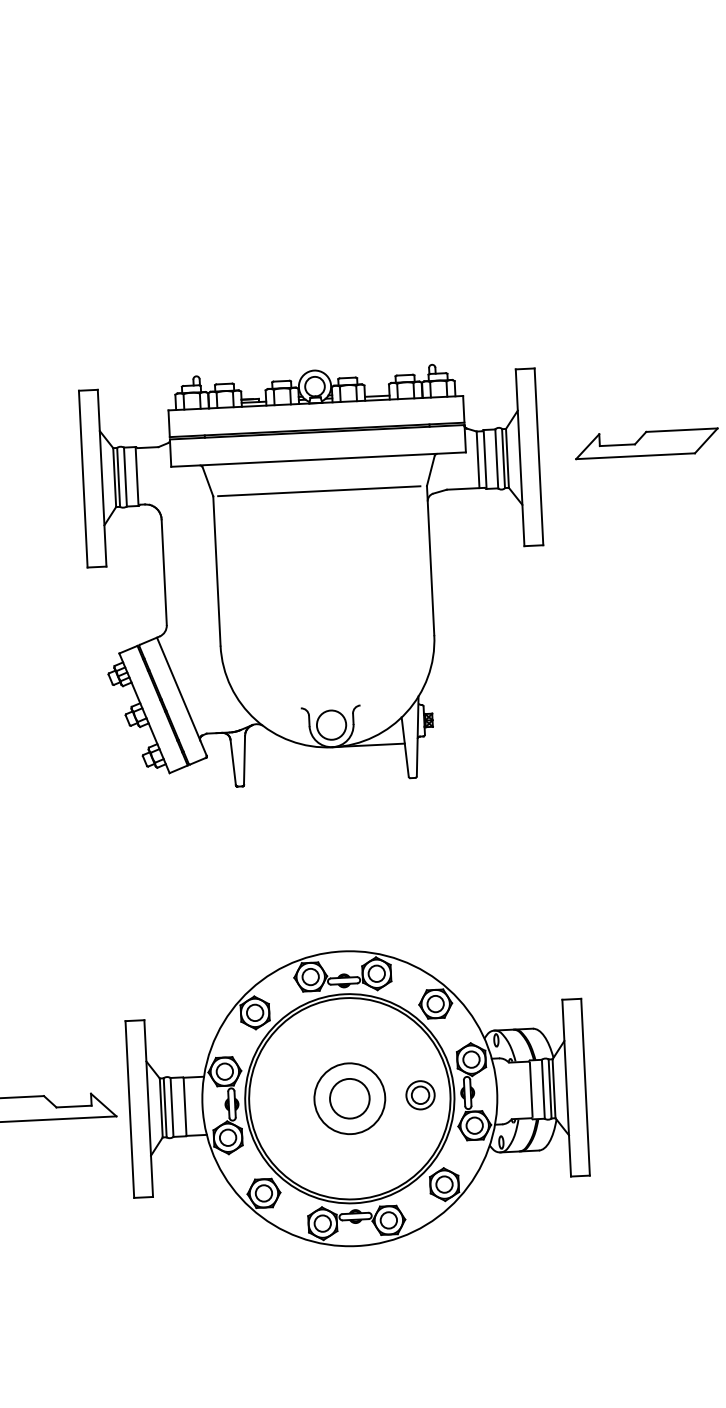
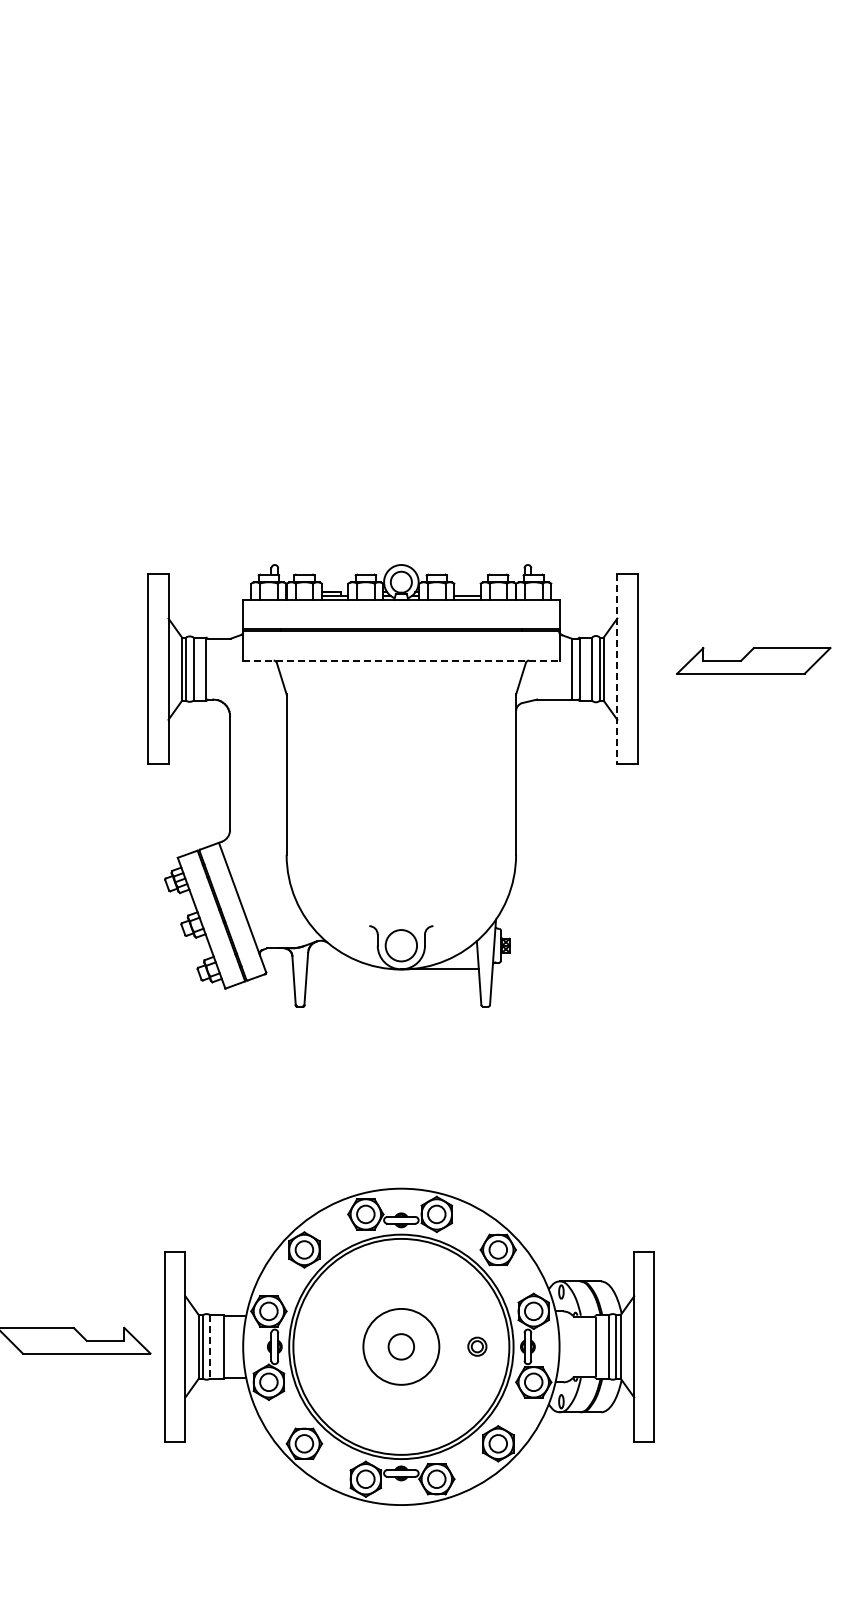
line: (520, 458) -> (617, 669), solid -> dashed
line: (318, 459) -> (401, 660), solid -> dashed
line: (319, 491) -> (400, 694), removed
part: (420, 1094) -> (477, 1346), size x0.6
circle: (349, 1098) -> (401, 1346), size x0.6
line: (172, 1107) -> (210, 1346), solid -> dashed

